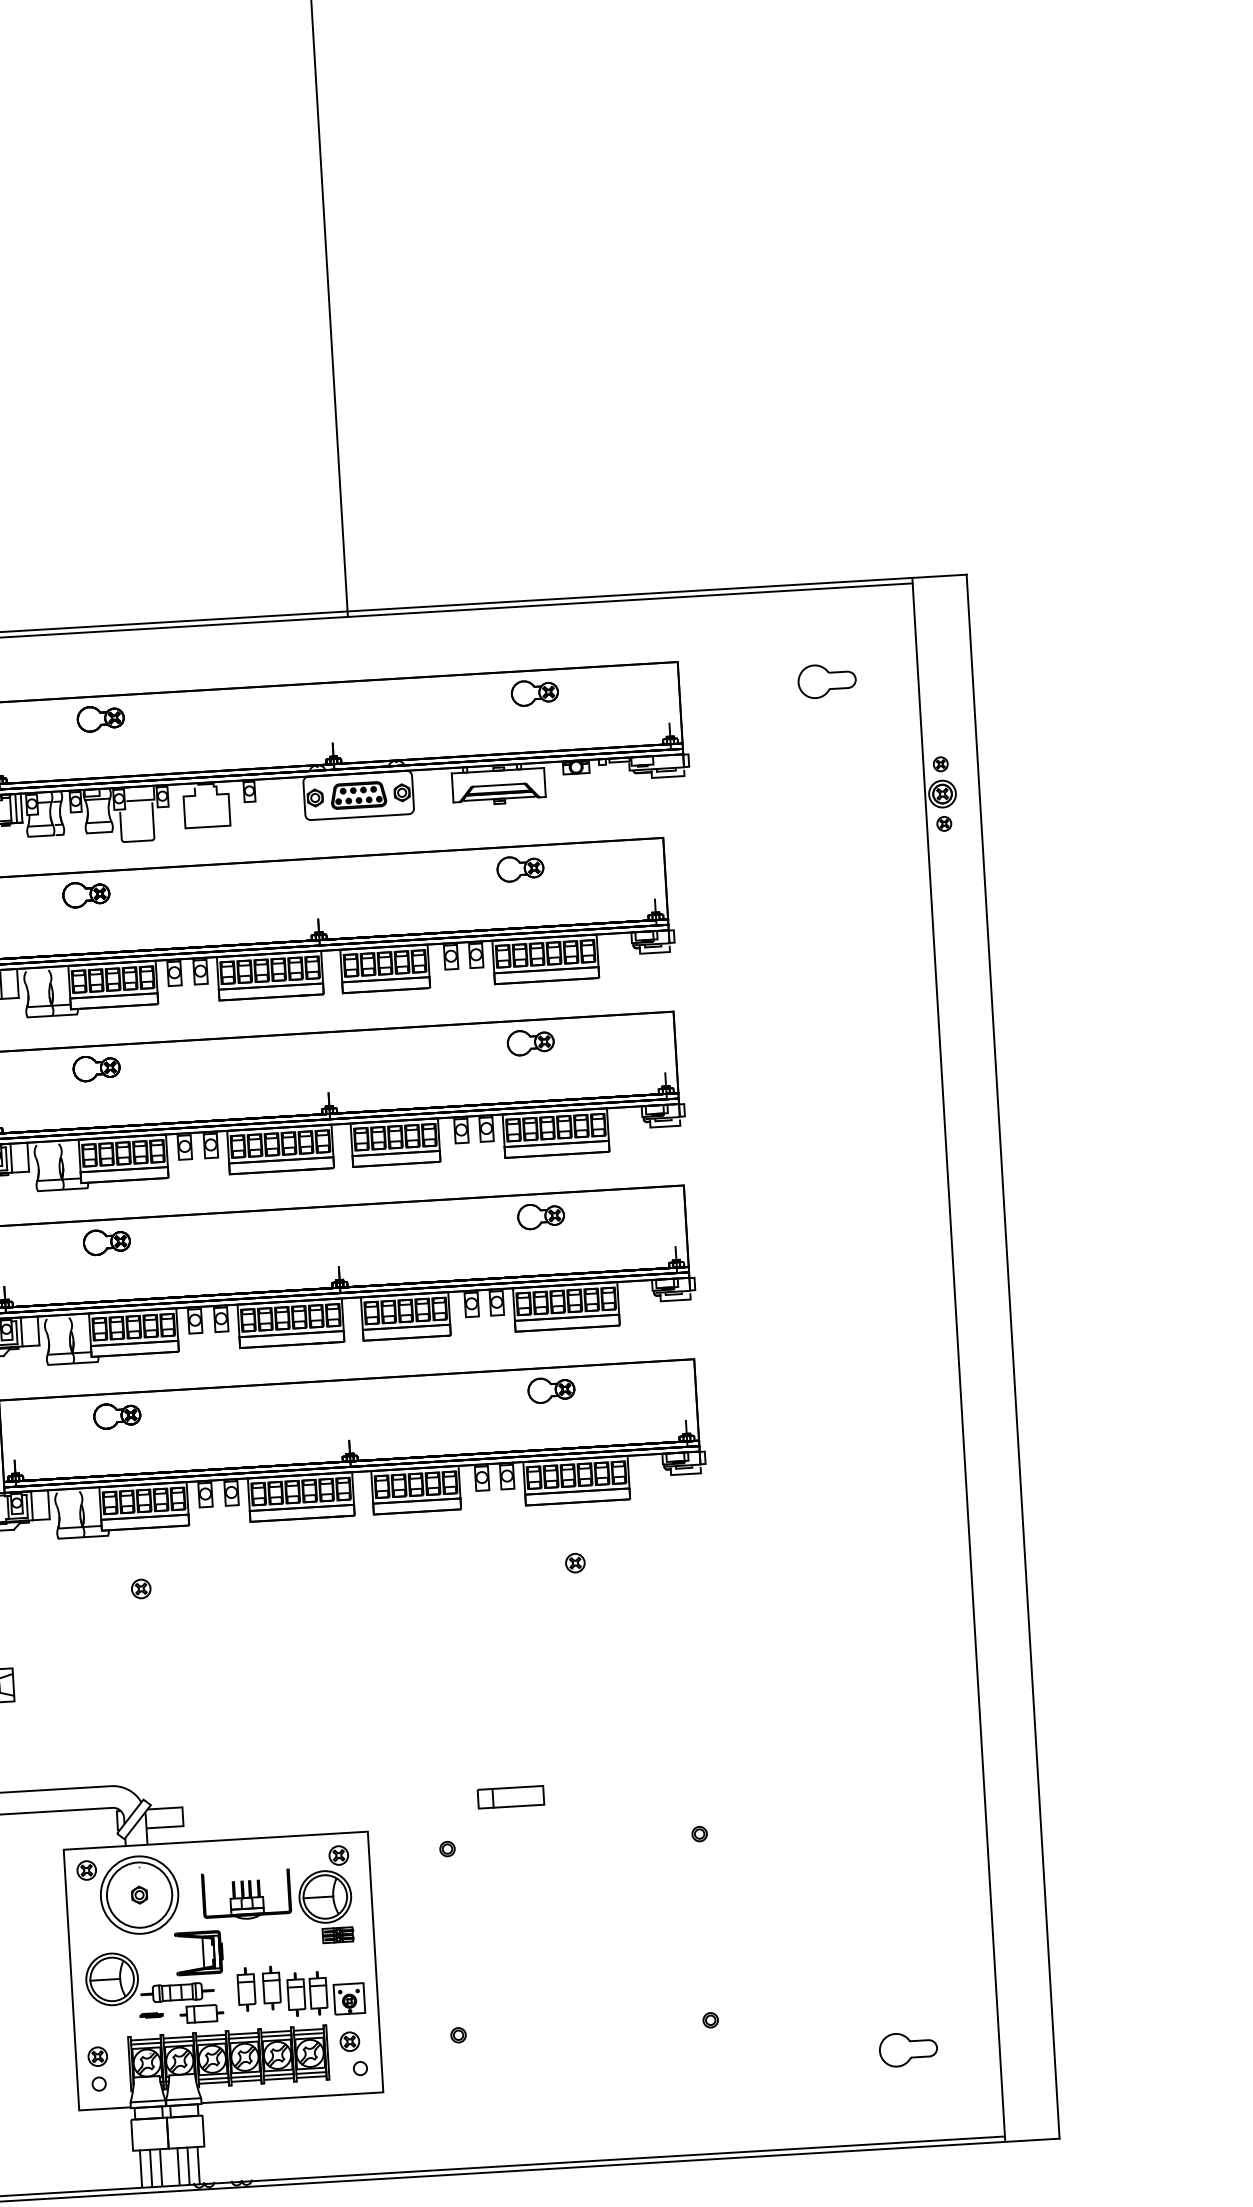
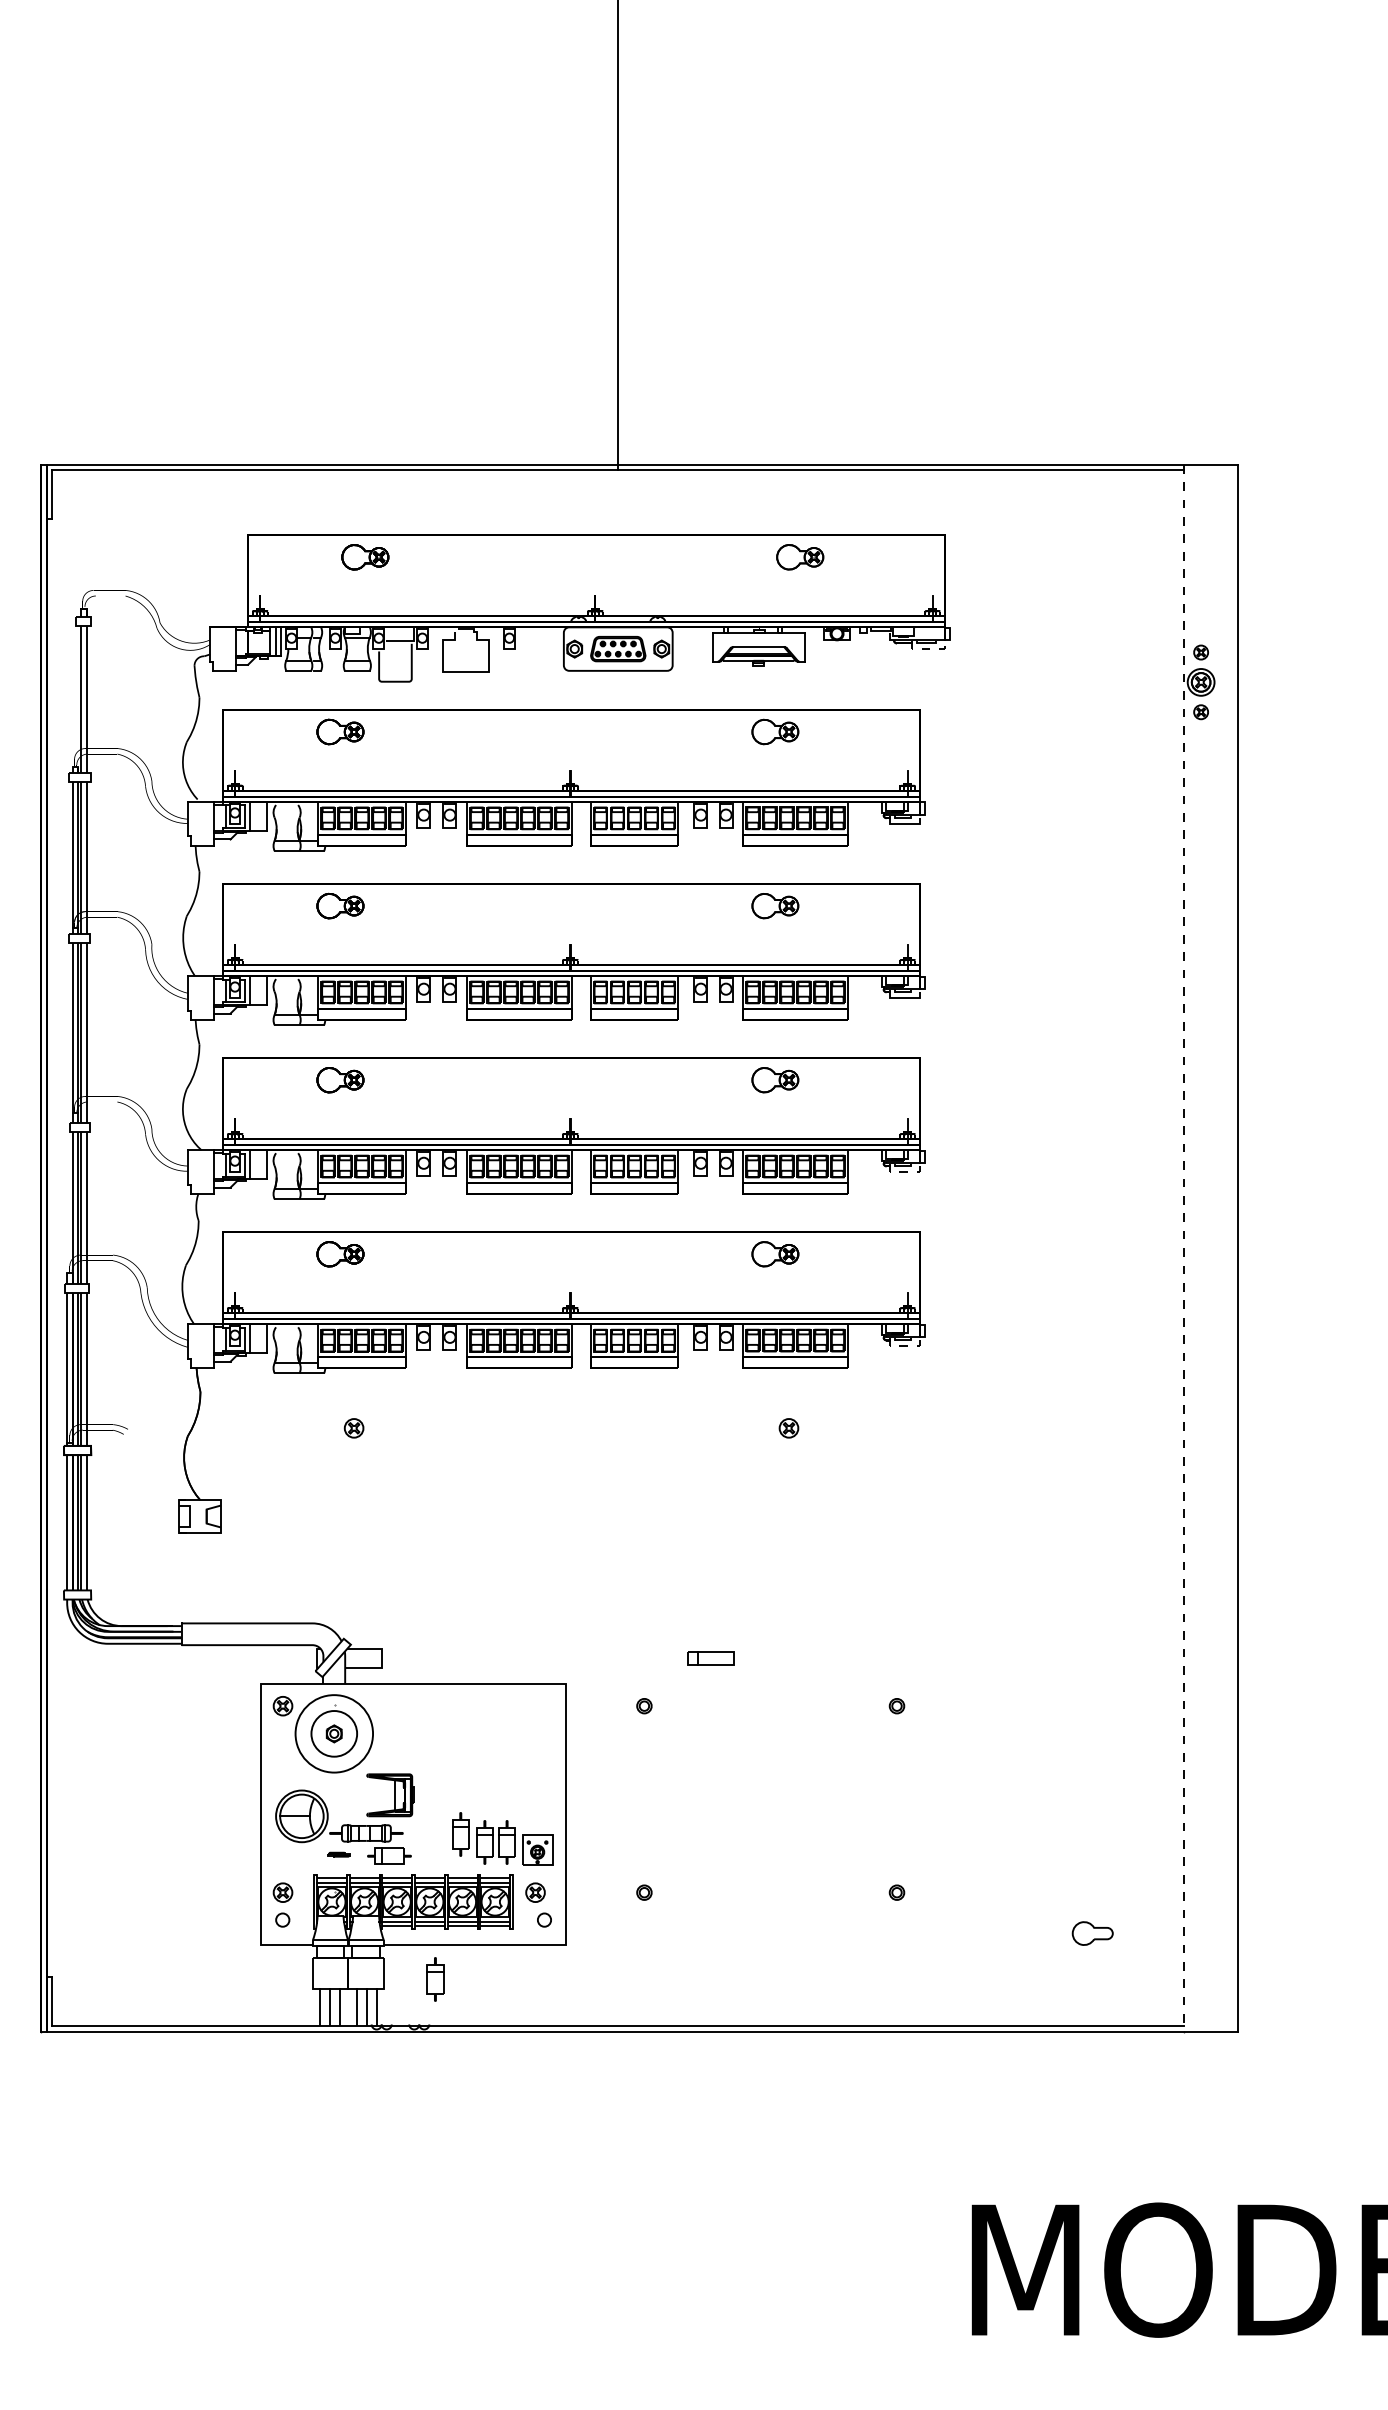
part: (826, 680) -> (1092, 562), removed
line: (667, 777) -> (927, 649), solid -> dashed
line: (675, 1300) -> (904, 1172), solid -> dashed
line: (958, 1360) -> (1183, 1248), solid -> dashed
line: (685, 1474) -> (904, 1346), solid -> dashed
part: (510, 1797) -> (710, 1658), size x0.7
circle: (138, 1894) -> (333, 1733), size x0.7
part: (288, 1896) -> (482, 1744), removed
part: (246, 1989) -> (435, 1979), moved
part: (908, 2049) -> (1092, 1933), size x0.7

